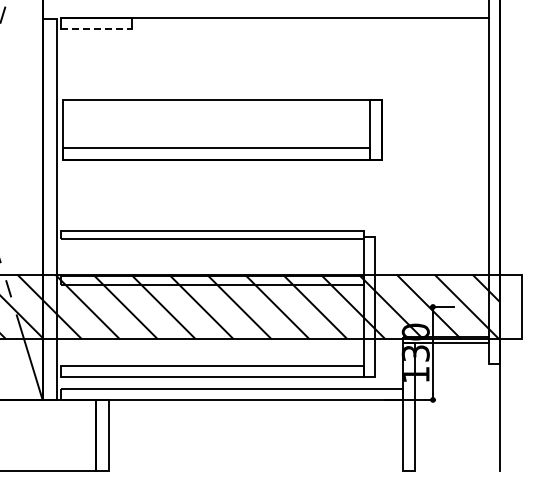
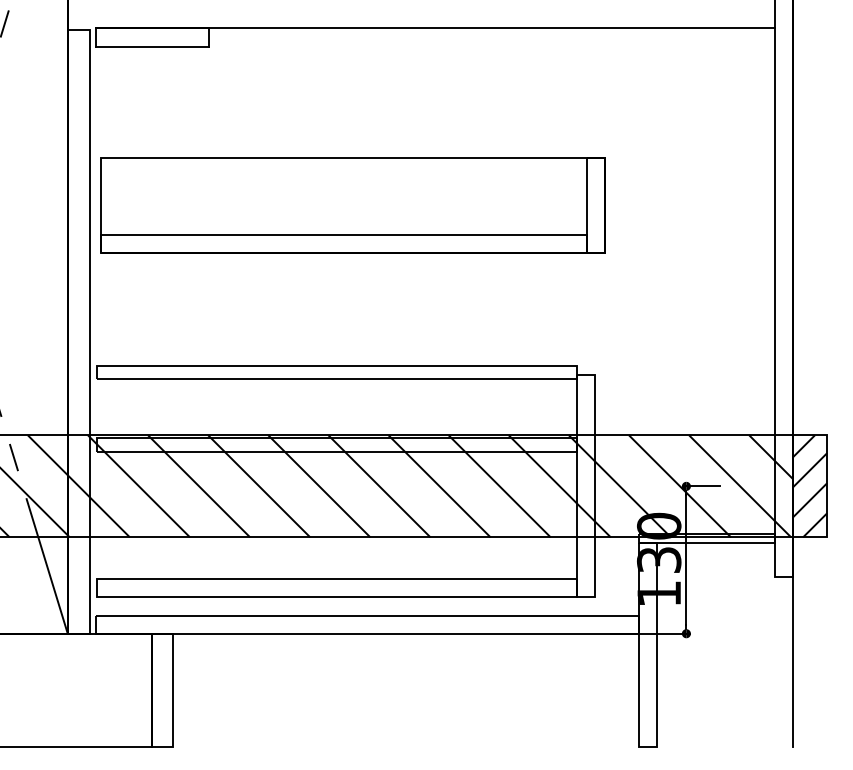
line: (96, 29) -> (153, 46), dashed -> solid
hatch: (510, 306) -> (809, 485), added

